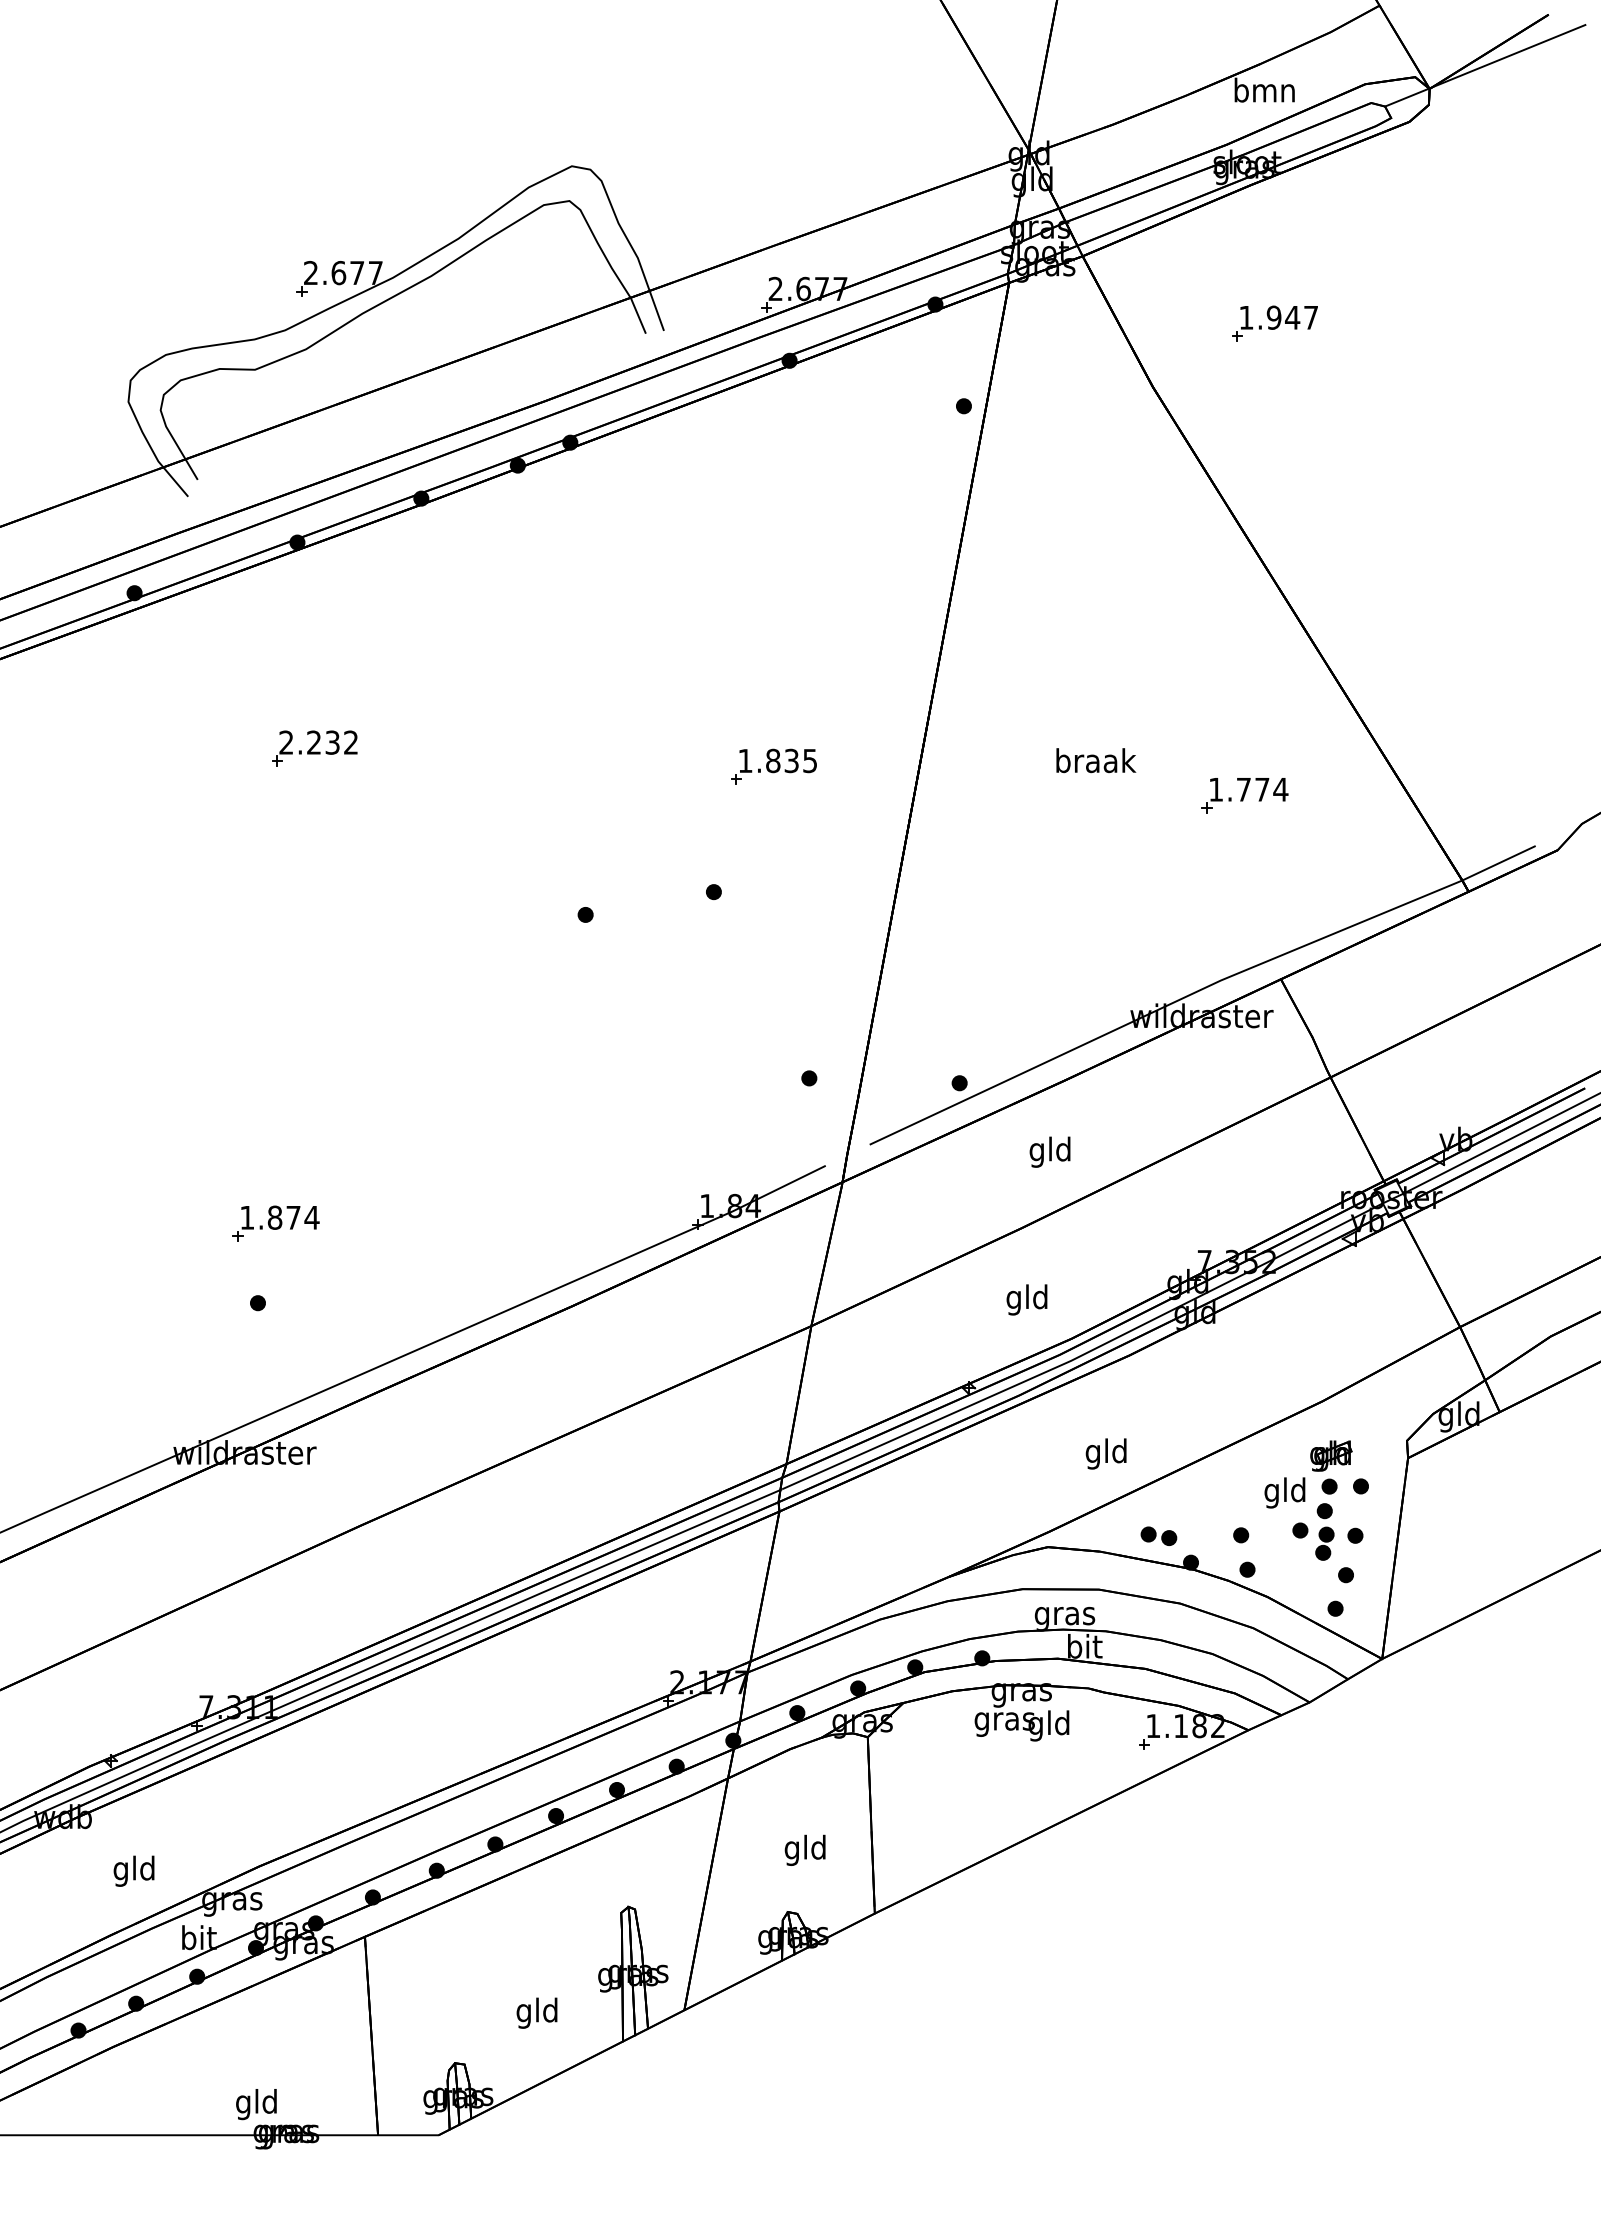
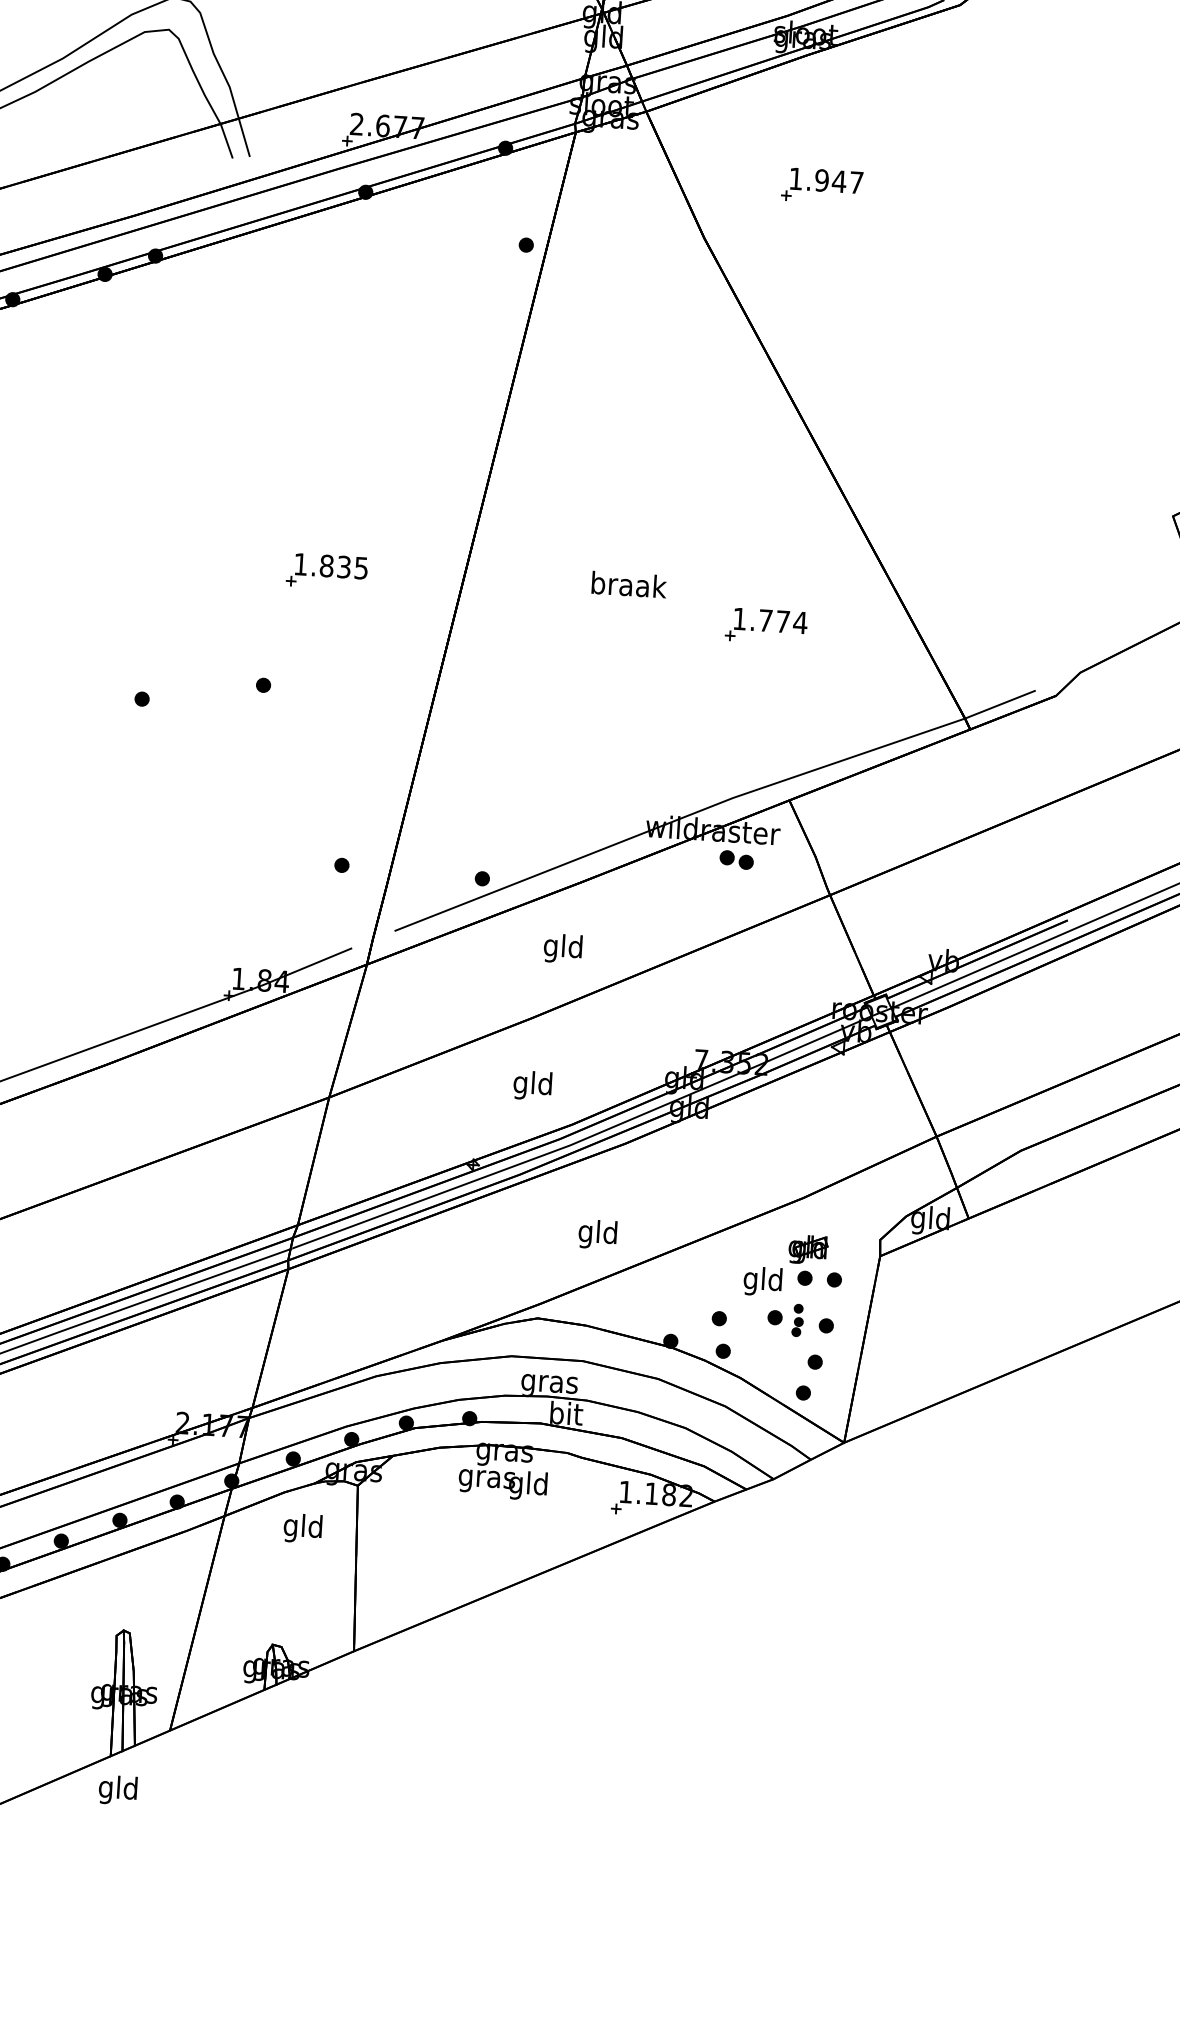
part: (1324, 1531) -> (797, 1320), size x0.6
part: (1158, 1535) -> (736, 859), moved
text: (804, 1849) -> (302, 1527), moved
text: (536, 2012) -> (117, 1789), moved

